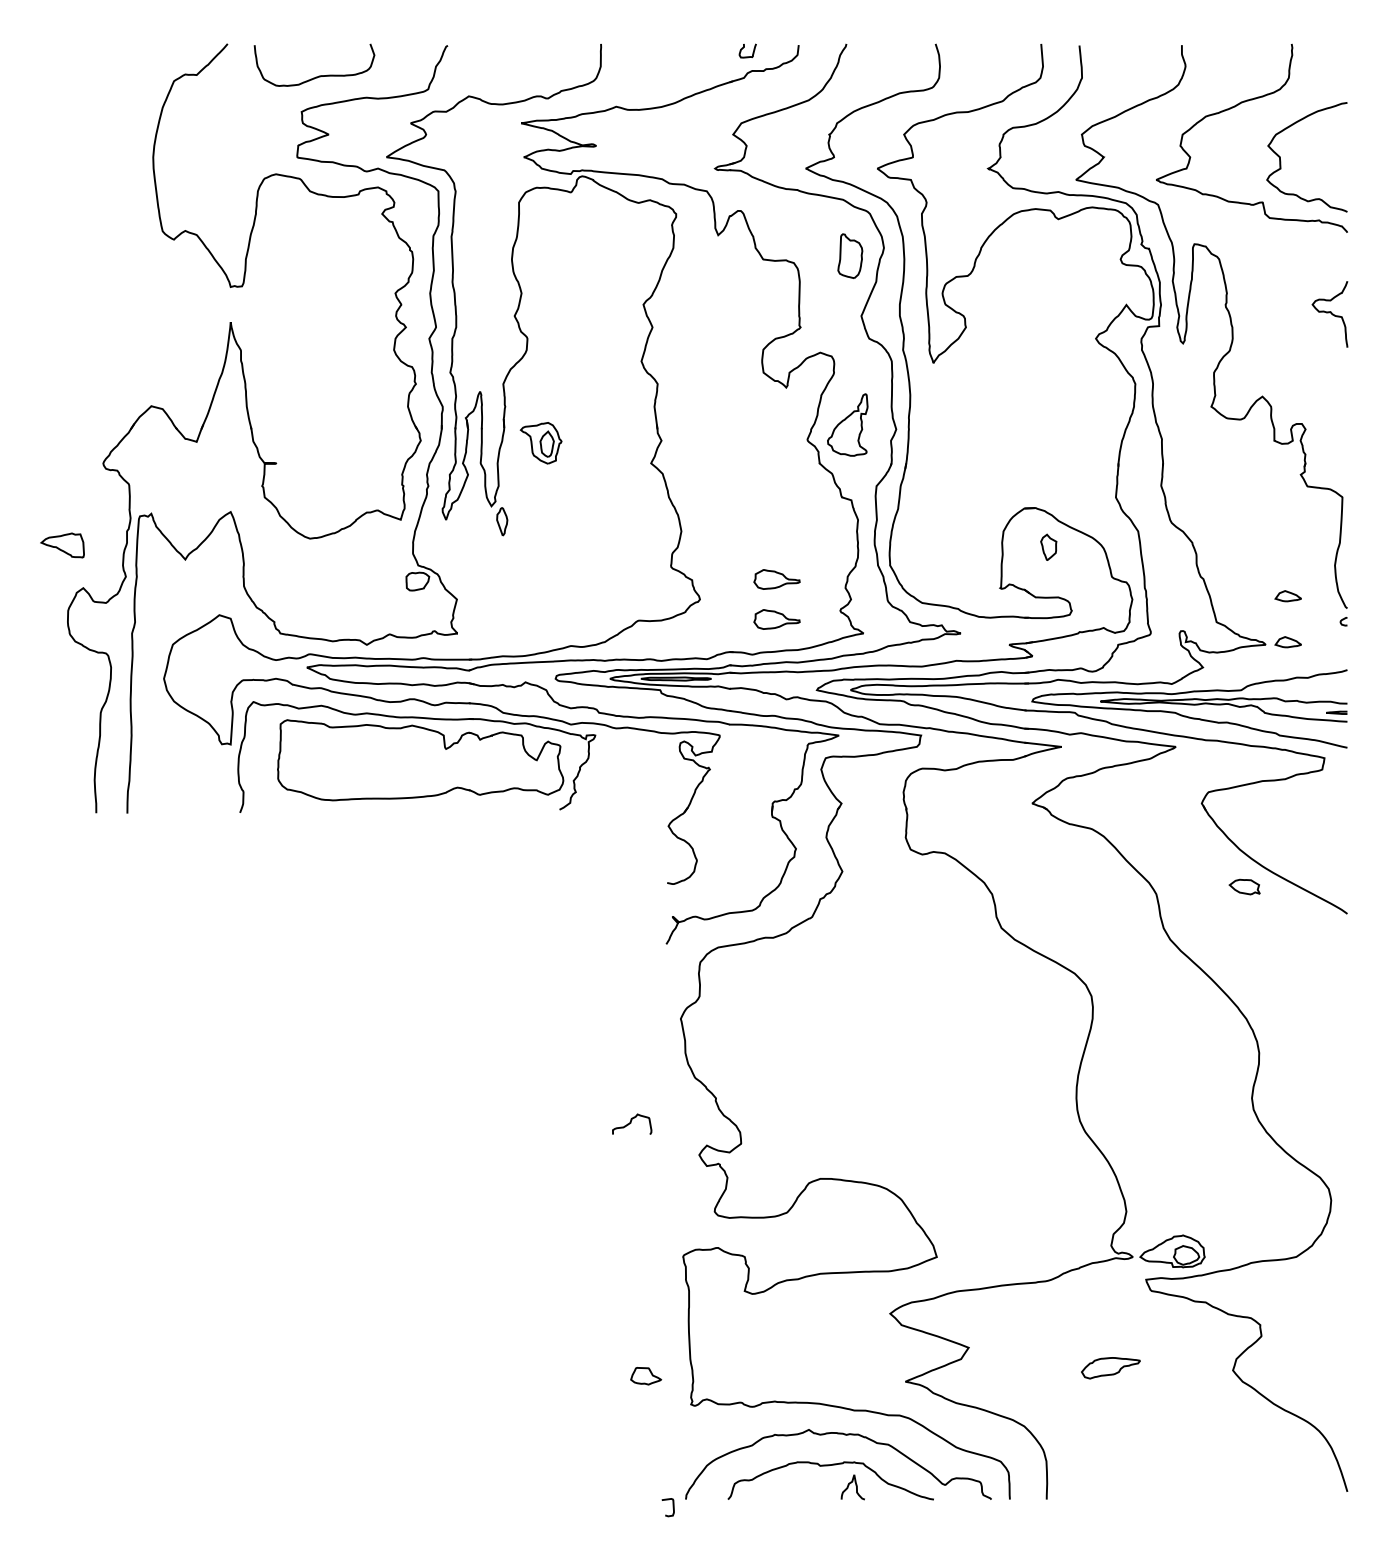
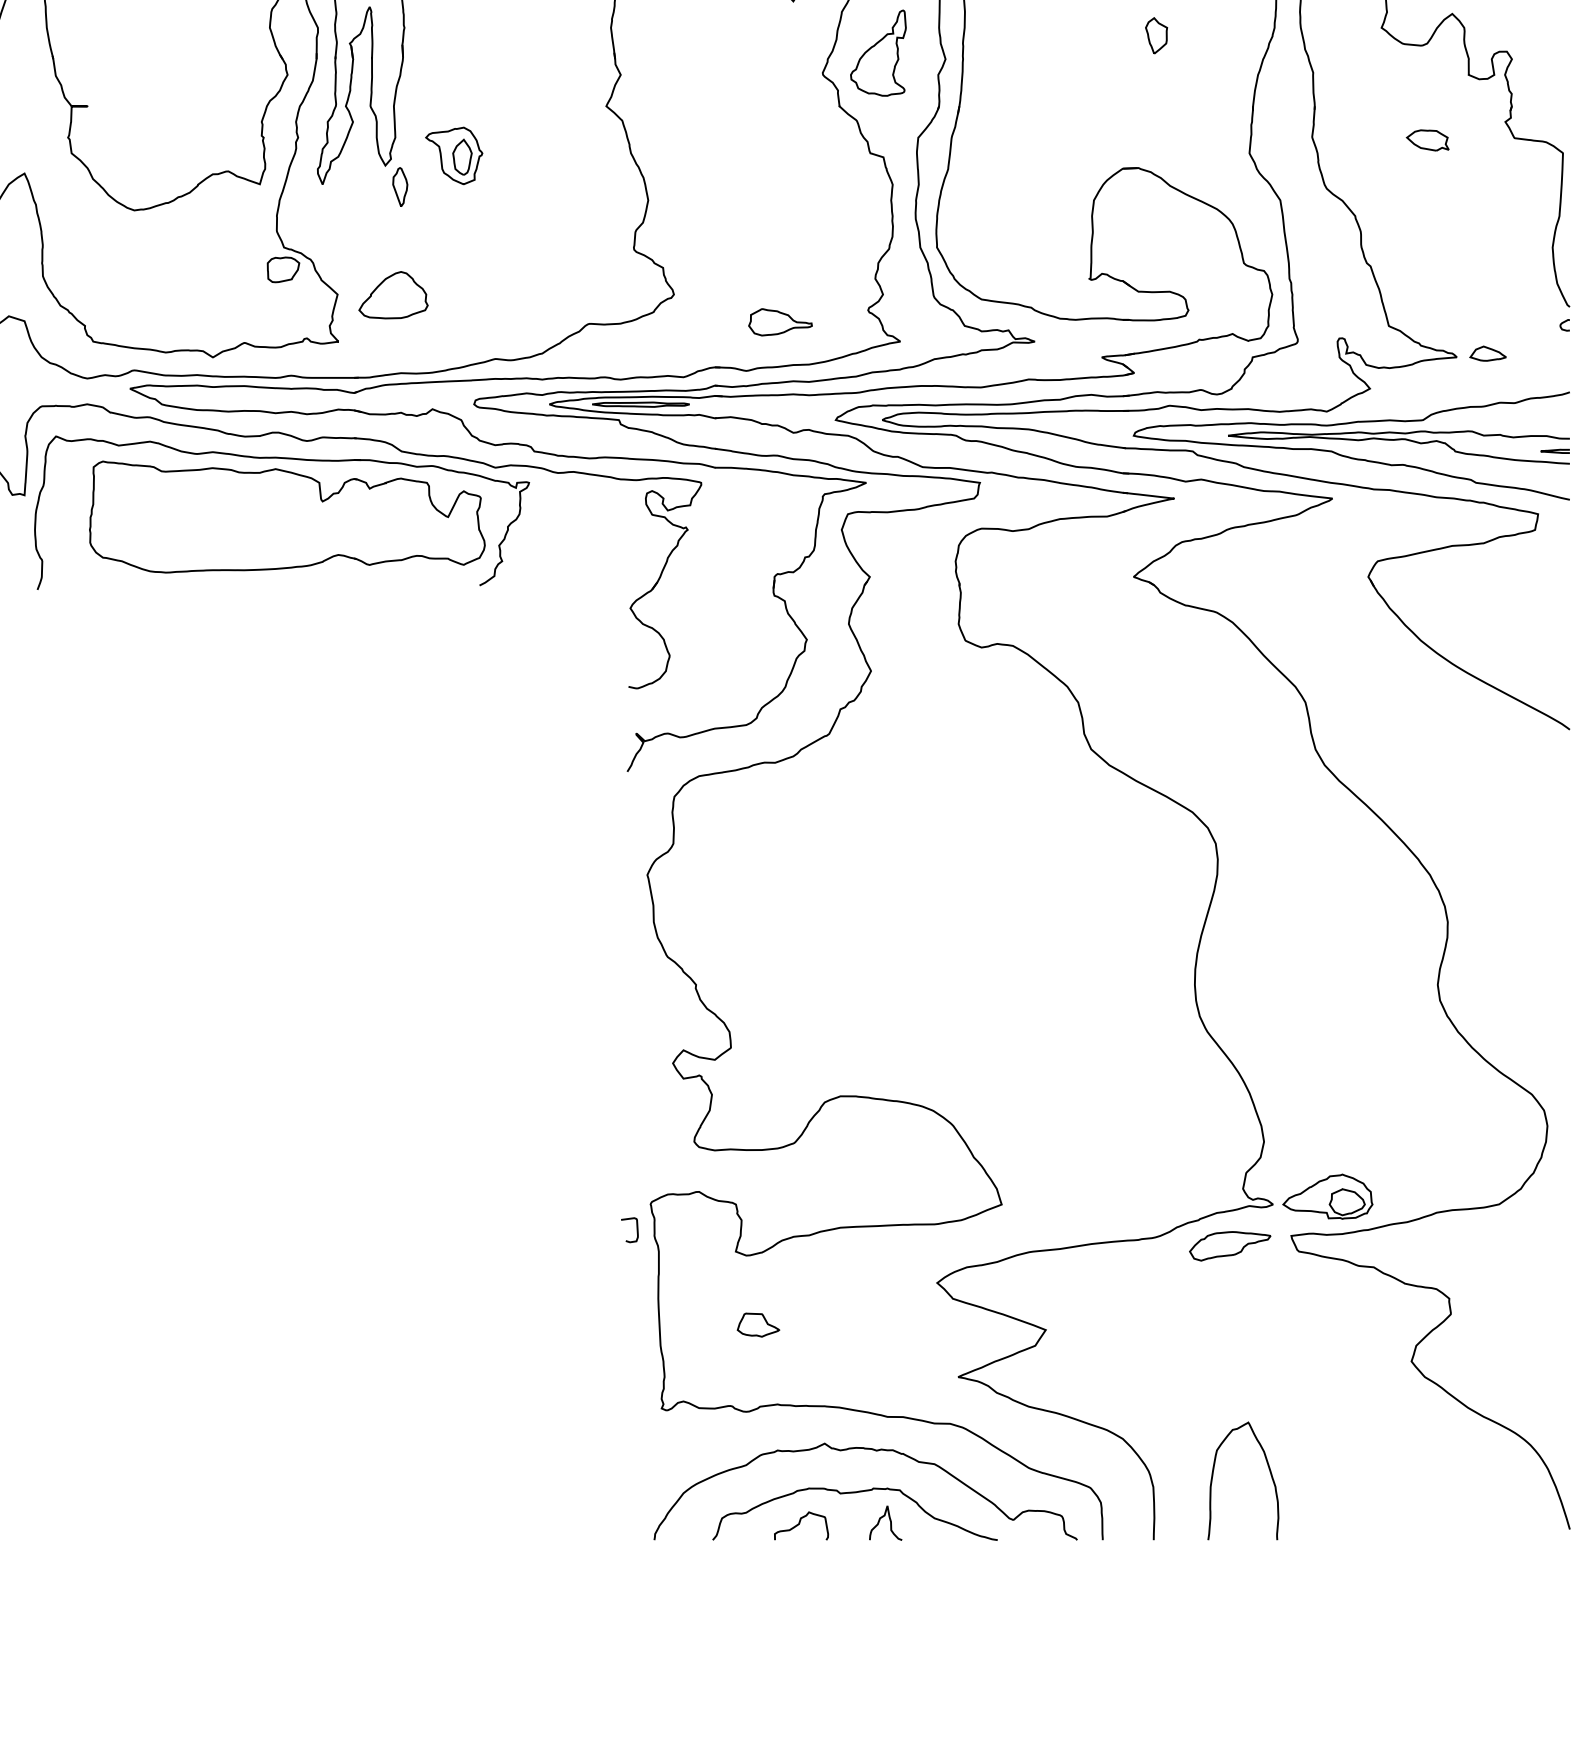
part: (540, 443) -> (453, 156), moved
part: (1048, 546) -> (1156, 34), moved
part: (776, 579) -> (779, 266), removed
part: (1287, 596) -> (1486, 290), removed
part: (496, 599) -> (392, 294), added
part: (1244, 886) -> (1427, 139), moved
curve: (631, 1123) -> (800, 1524), moved
part: (1110, 1368) -> (1229, 1246), moved
part: (646, 1376) -> (759, 1325), moved
curve: (1130, 1452) -> (1269, 1474), added
curve: (672, 1507) -> (635, 1230), moved

